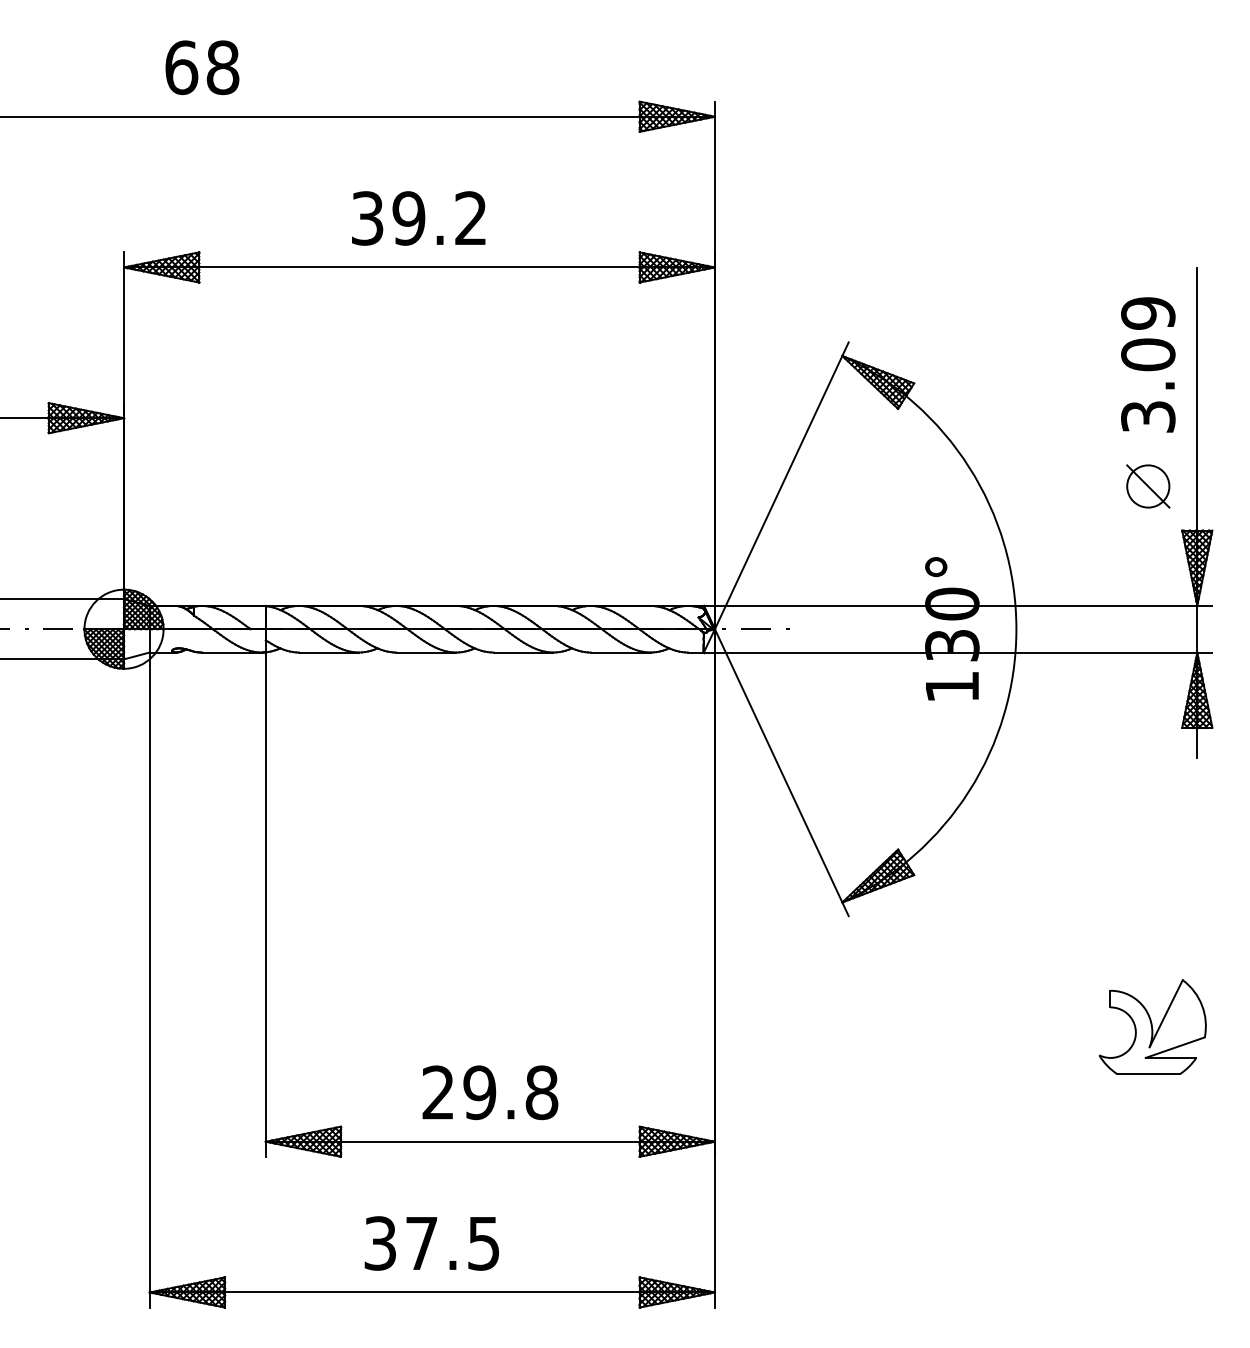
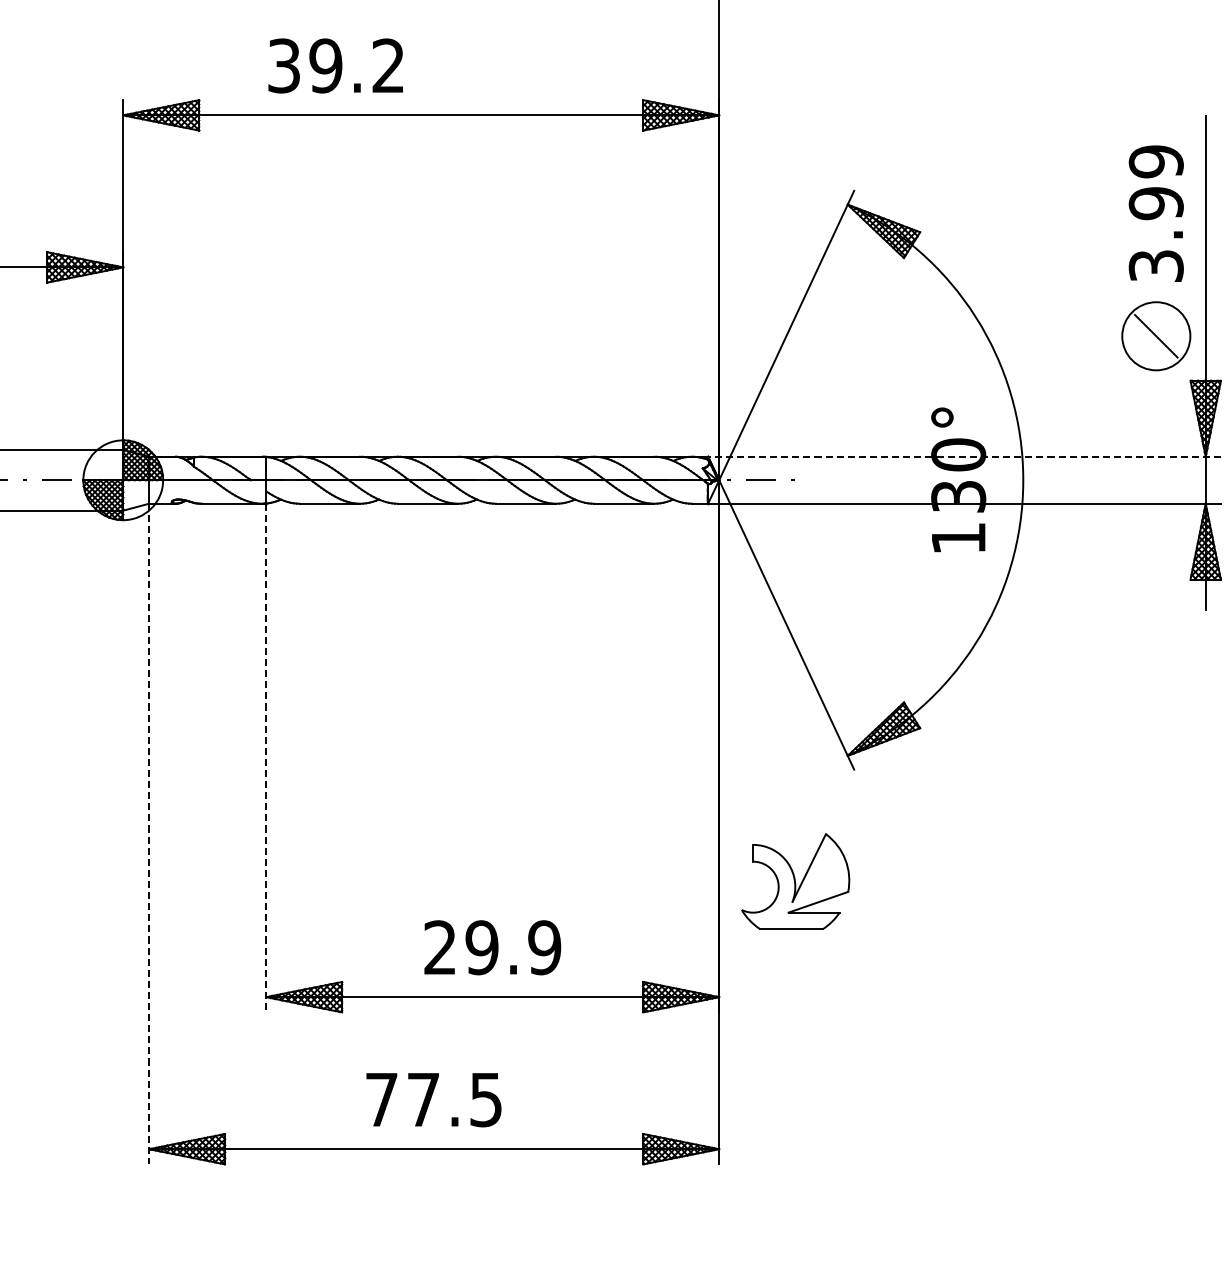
text: (418, 218) -> (335, 65), moved
text: (1148, 354) -> (1156, 203), 3.09 -> 3.99
circle: (1148, 486) -> (1156, 336), size x1.6
line: (957, 605) -> (963, 456), solid -> dashed
line: (265, 905) -> (265, 758), solid -> dashed
line: (149, 980) -> (148, 834), solid -> dashed
part: (1152, 1026) -> (795, 880), moved
text: (541, 1092) -> (544, 947), 29.8 -> 29.9
text: (379, 1243) -> (380, 1099), 37.5 -> 77.5

